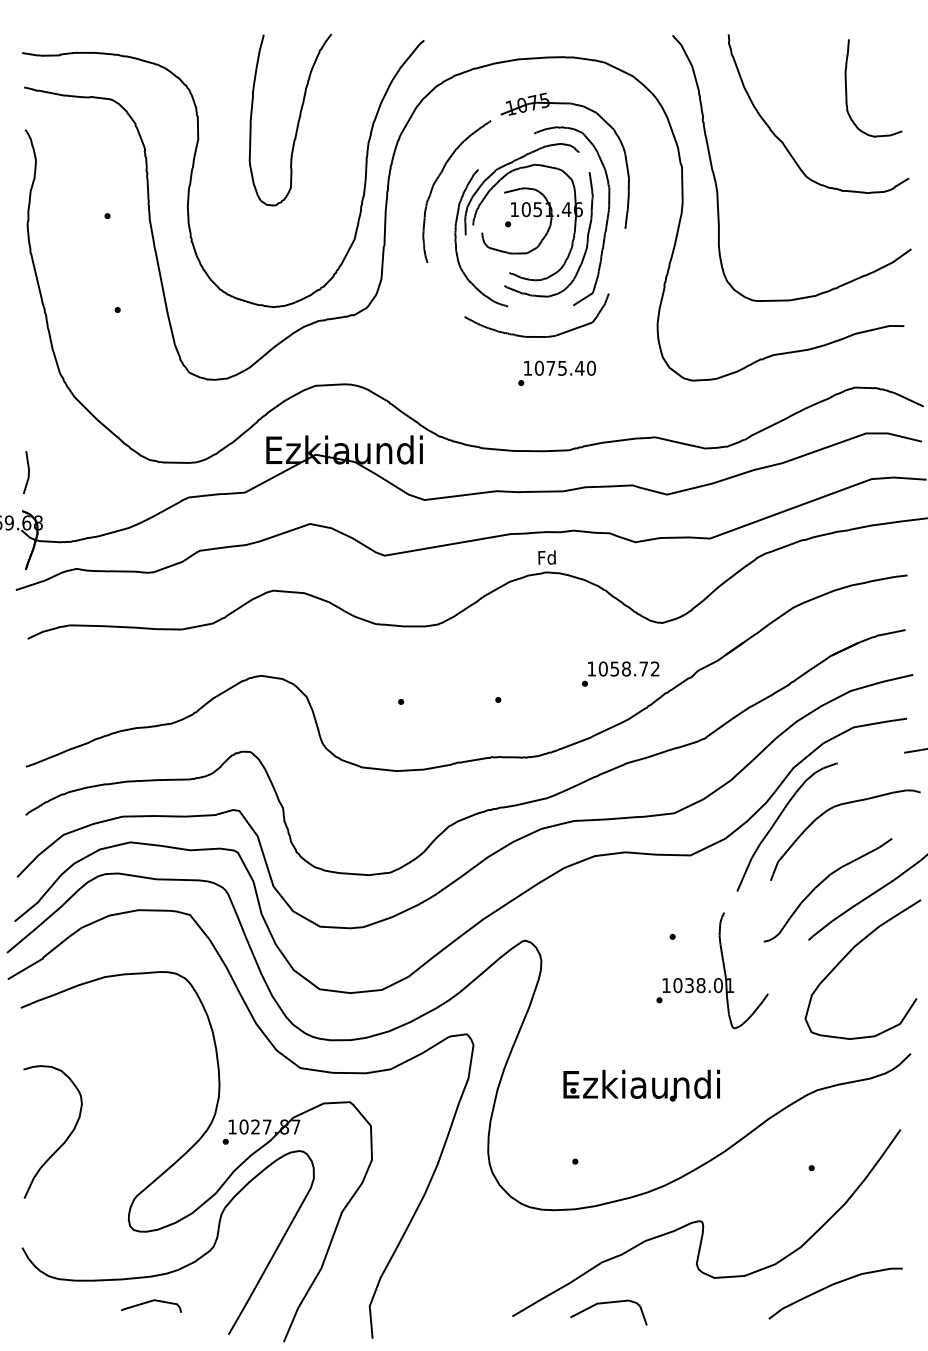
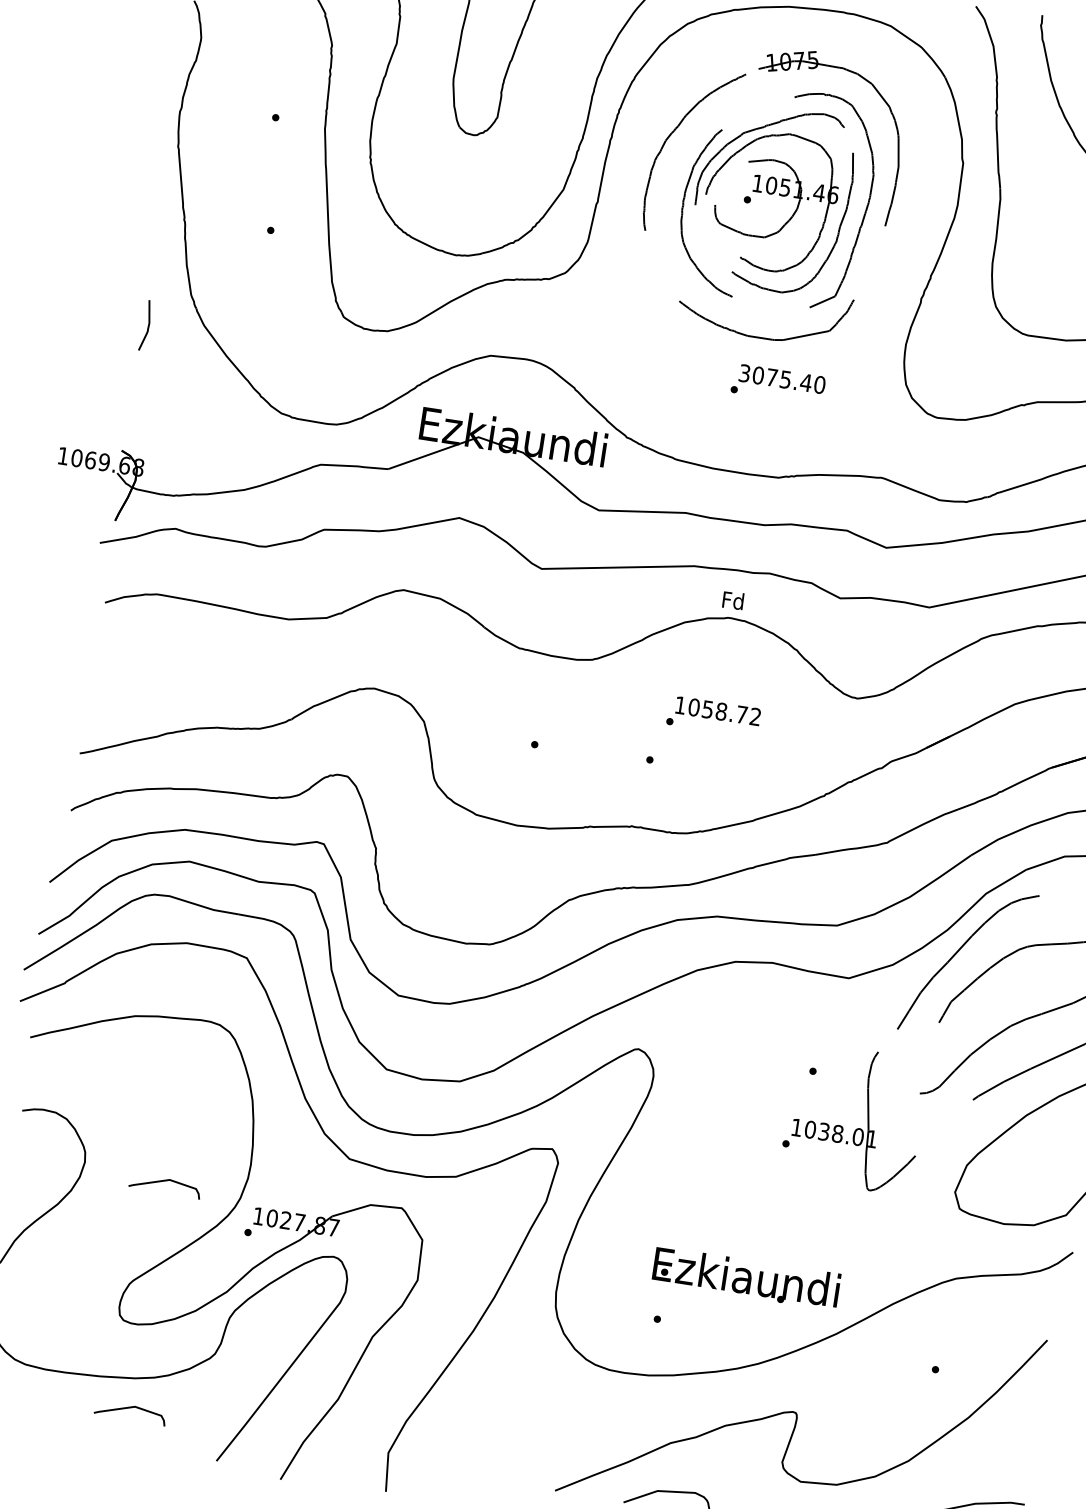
text: (527, 367) -> (744, 372), 1075.40 -> 3075.40
curve: (28, 472) -> (148, 325), moved
text: (620, 673) -> (713, 715), moved
text: (641, 1085) -> (746, 1278), moved
curve: (150, 1110) -> (164, 1182), added

